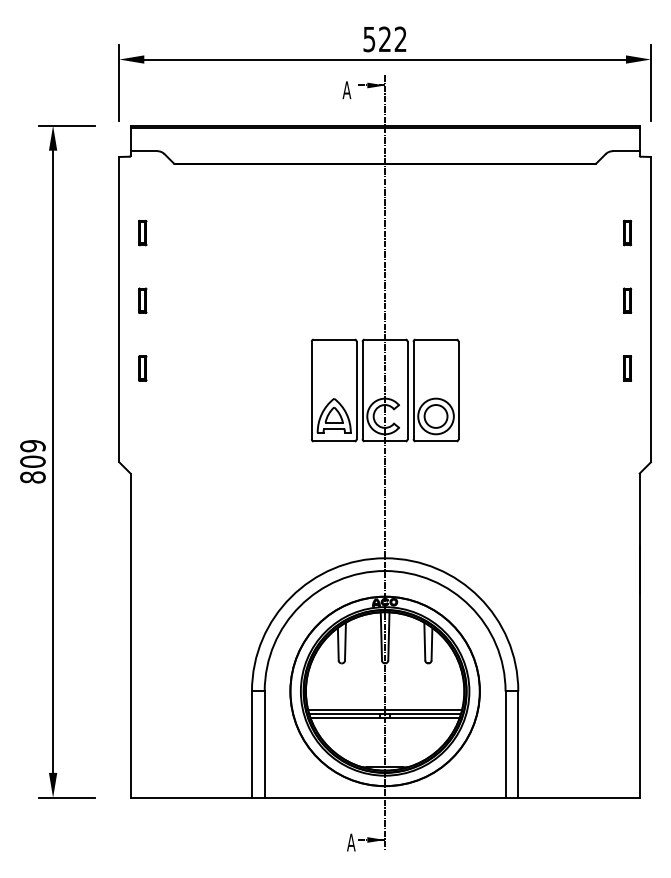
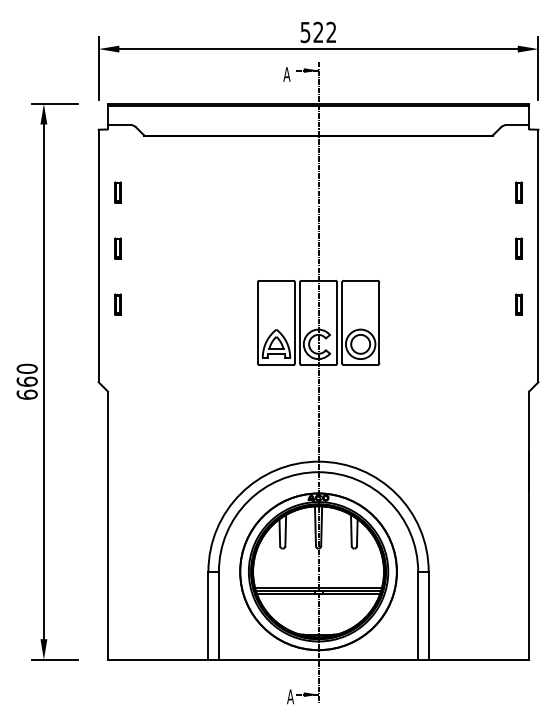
text: (32, 461) -> (26, 381), 809 -> 660

